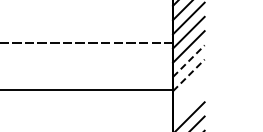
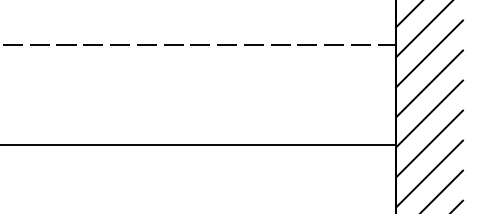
line: (189, 60) -> (430, 82), dashed -> solid
line: (189, 75) -> (430, 114), dashed -> solid
line: (188, 89) -> (428, 143), added
line: (188, 103) -> (428, 173), added

